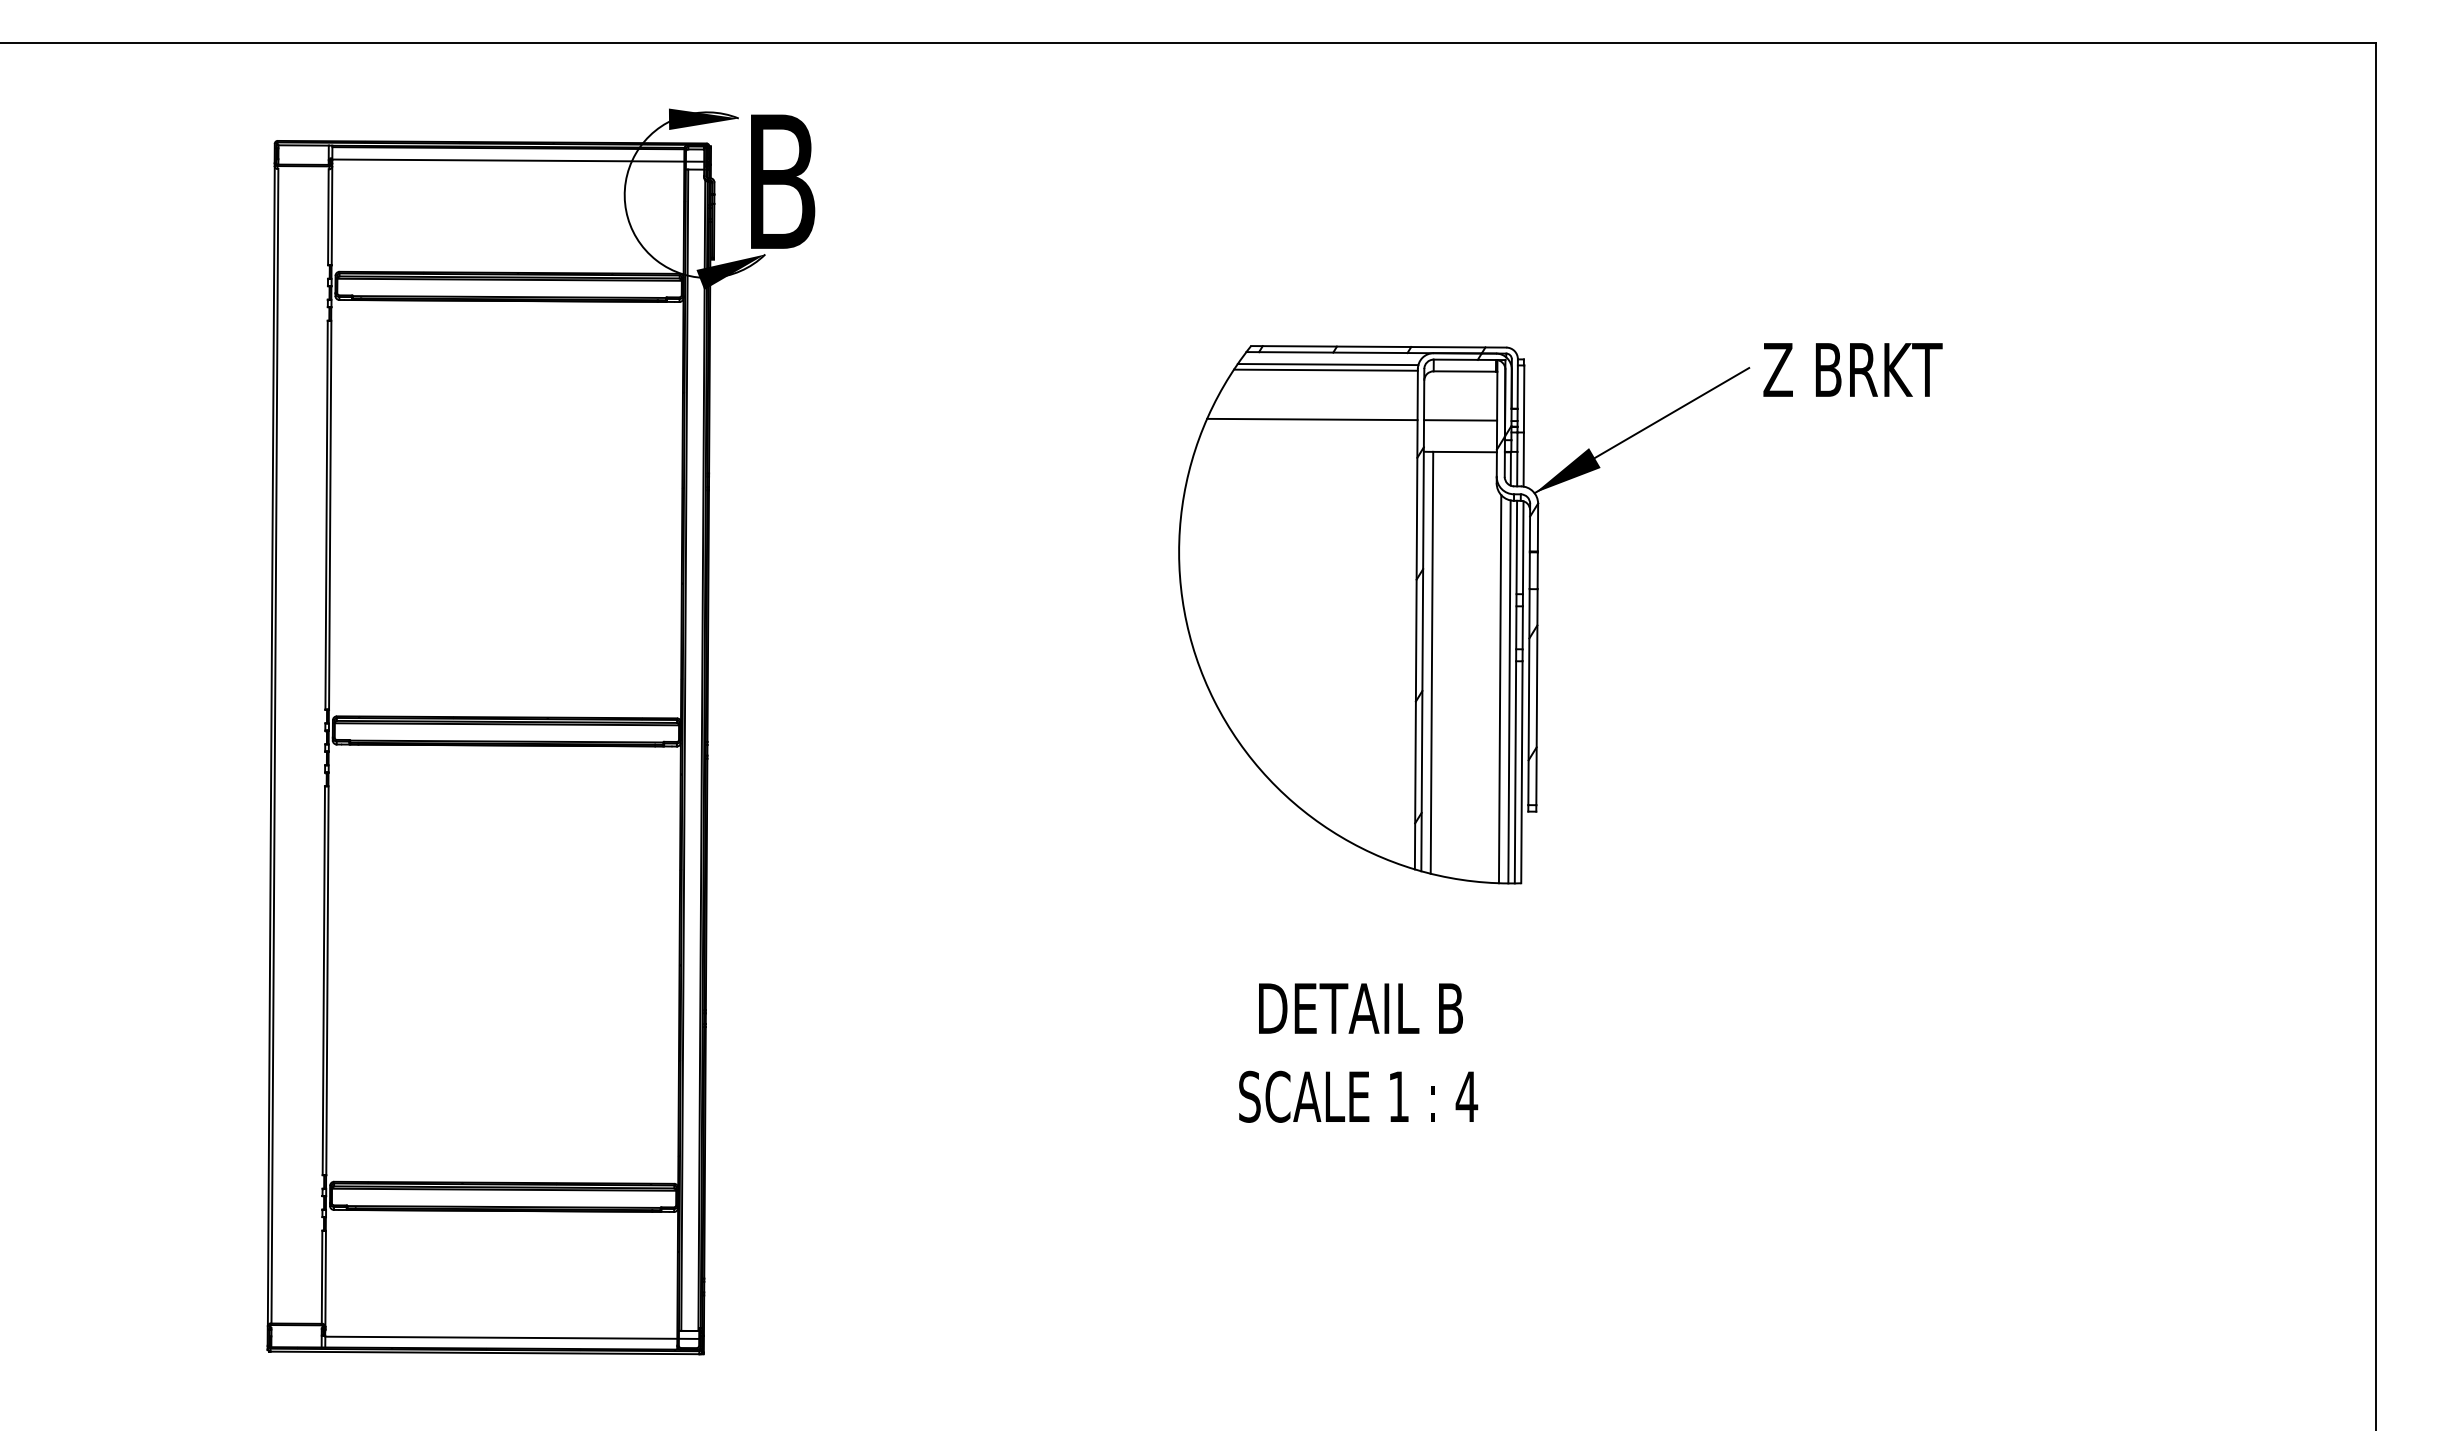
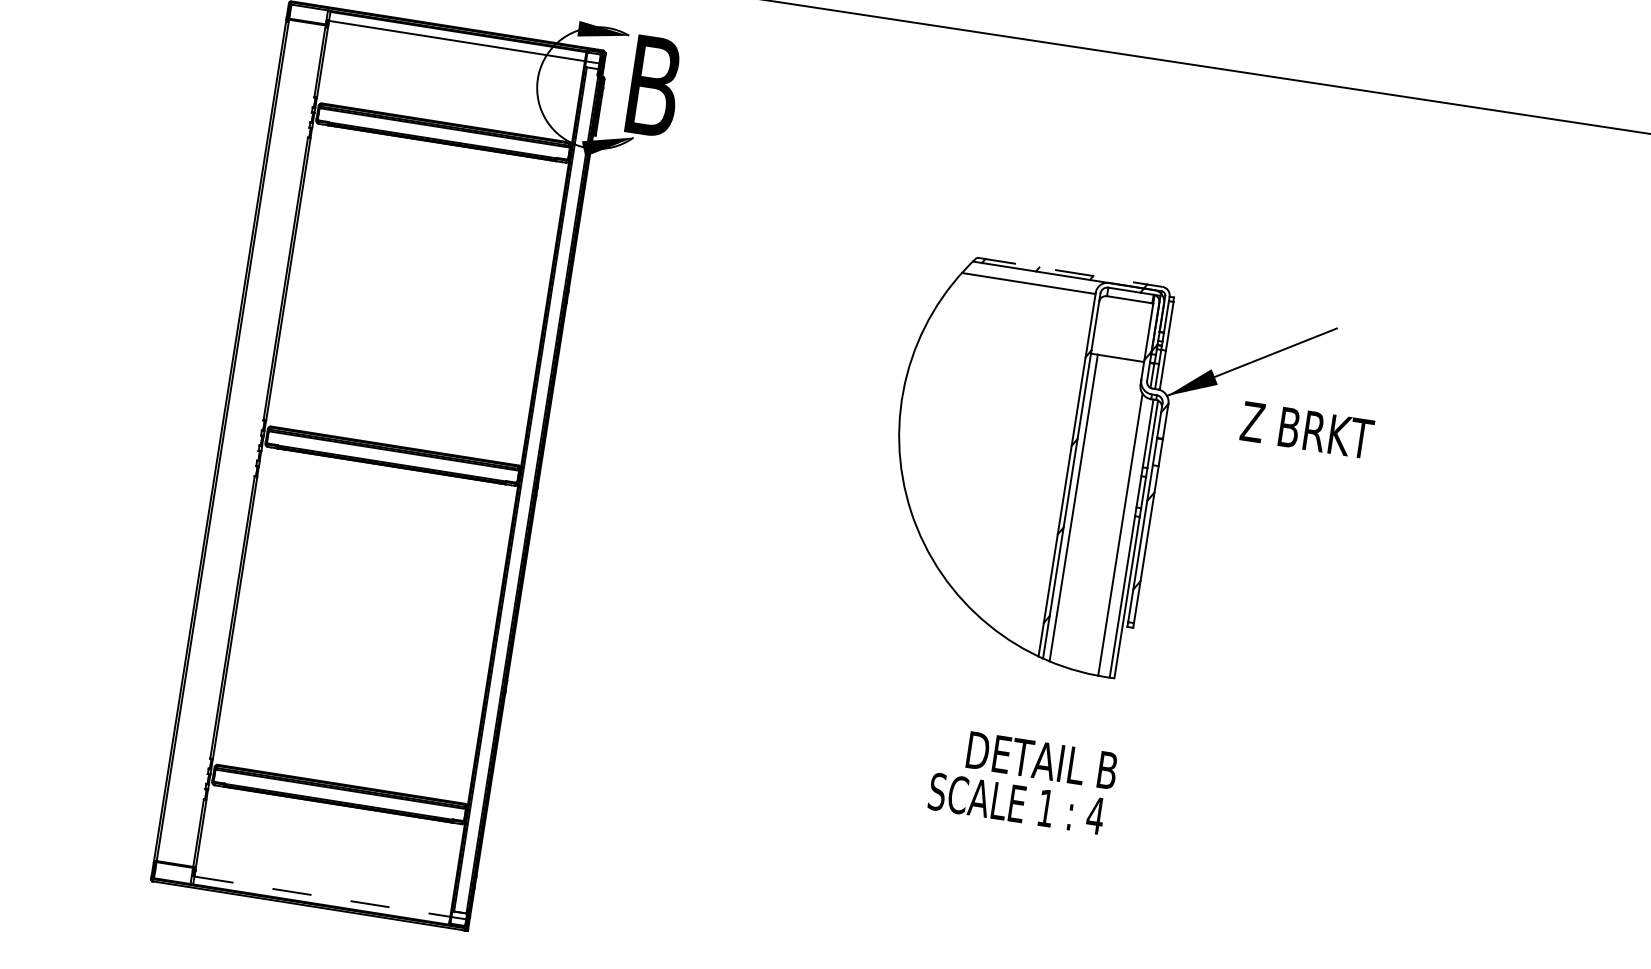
line: (1378, 346) -> (1069, 272), solid -> dashed
line: (1327, 364) -> (1030, 279), removed
text: (1852, 369) -> (1306, 429), moved
line: (1312, 419) -> (1013, 317), removed
line: (1460, 420) -> (1121, 334), removed
line: (1509, 691) -> (1126, 537), removed
text: (1360, 1008) -> (1041, 760), moved
text: (1358, 1096) -> (1016, 803), moved
line: (501, 1337) -> (322, 896), solid -> dashed

